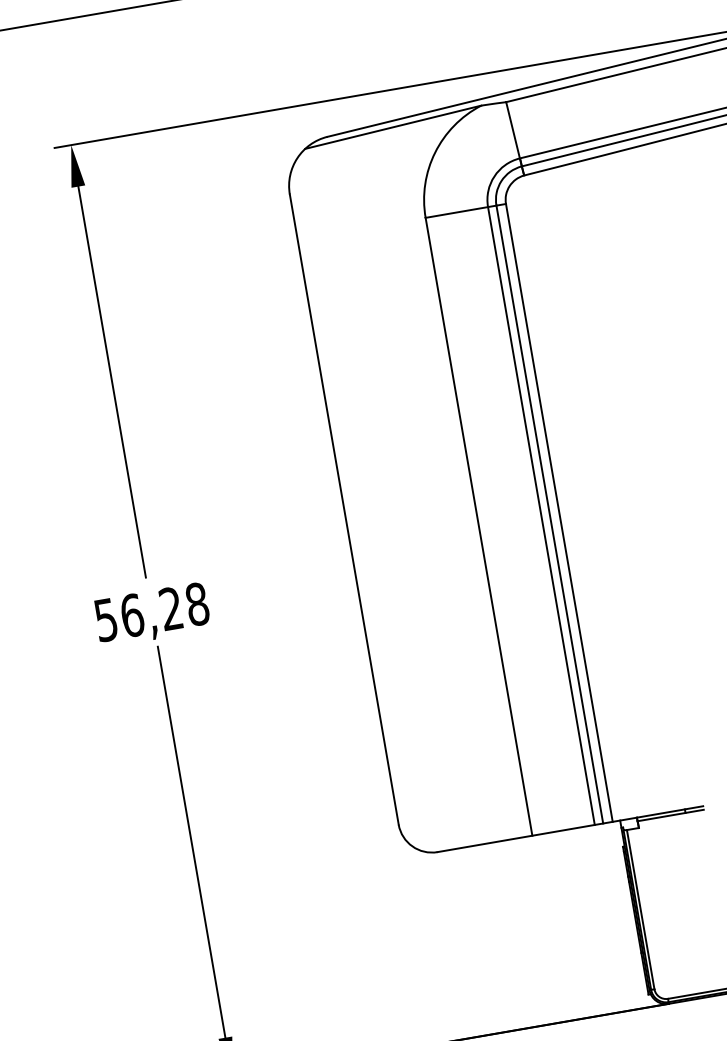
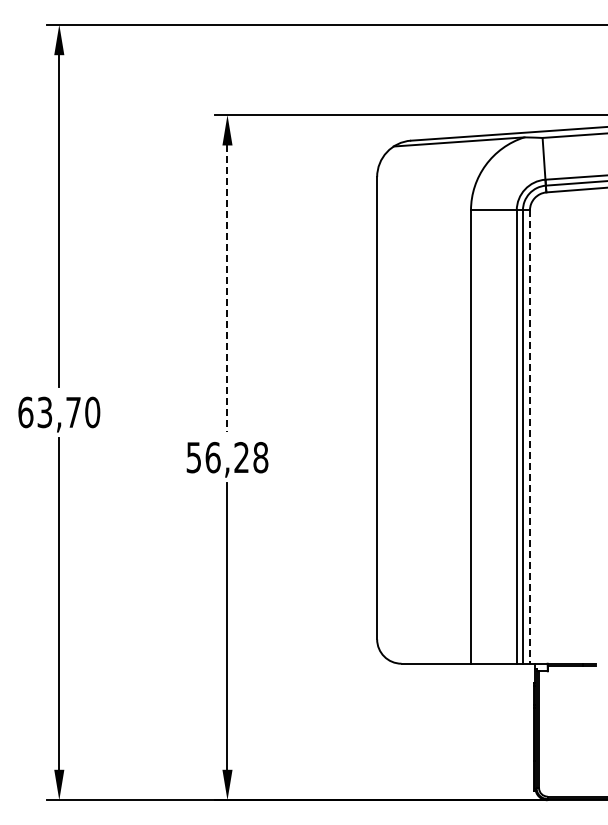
line: (112, 382) -> (227, 289), solid -> dashed
line: (558, 513) -> (529, 437), solid -> dashed

